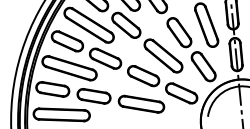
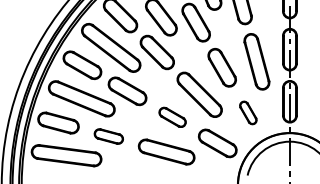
part: (203, 66) -> (248, 112), size x0.6
part: (143, 76) -> (172, 117), size x0.7
part: (93, 96) -> (108, 136), size x0.7

